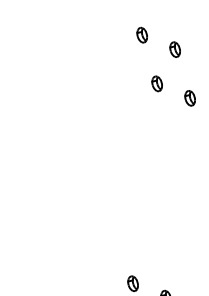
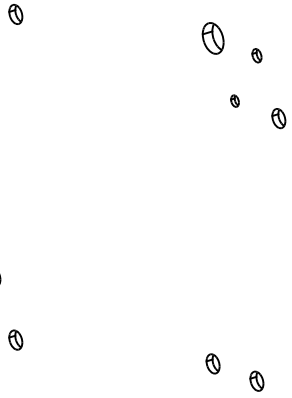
part: (141, 34) -> (212, 37), size x1.6
part: (174, 49) -> (256, 55), size x0.7
part: (156, 83) -> (234, 100), size x0.6

